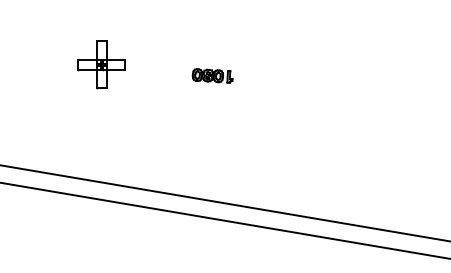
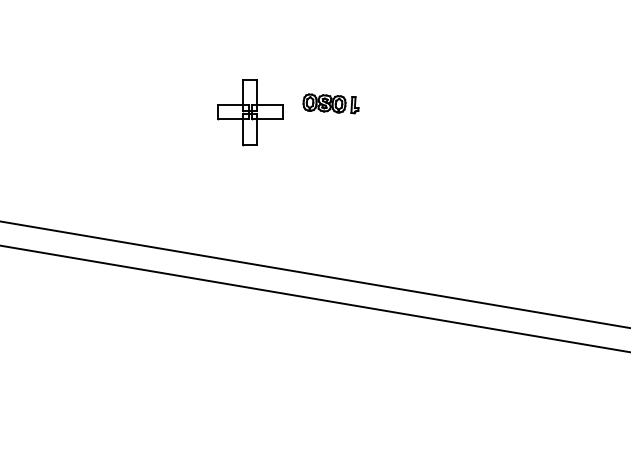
part: (101, 64) -> (250, 112), moved

